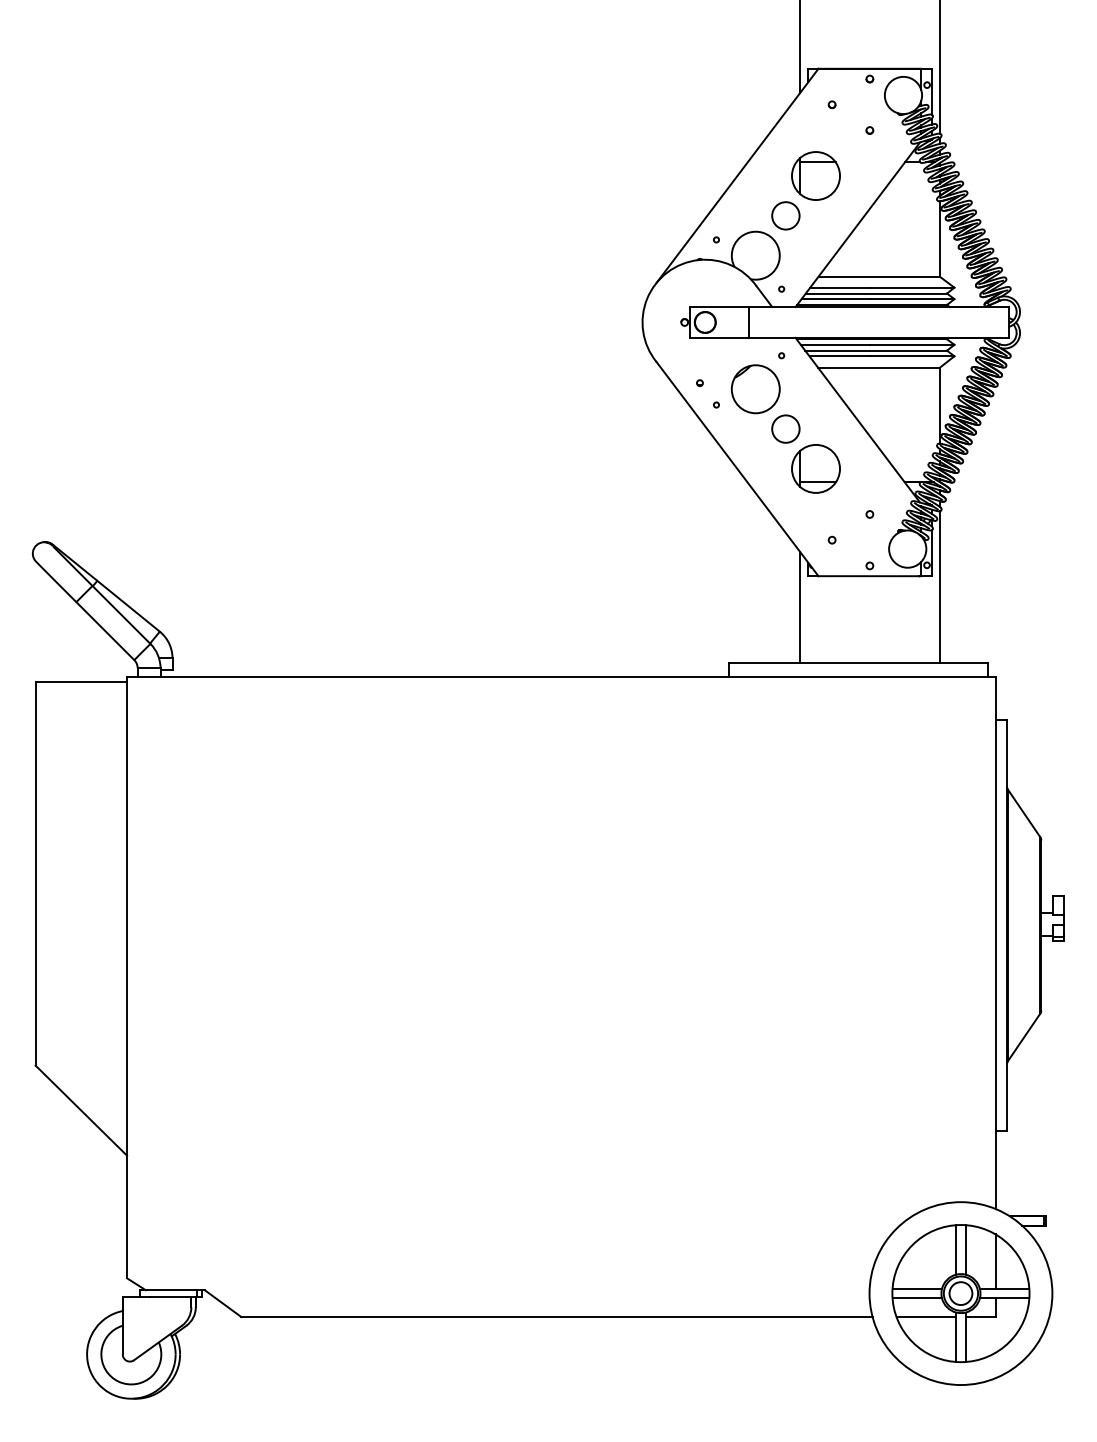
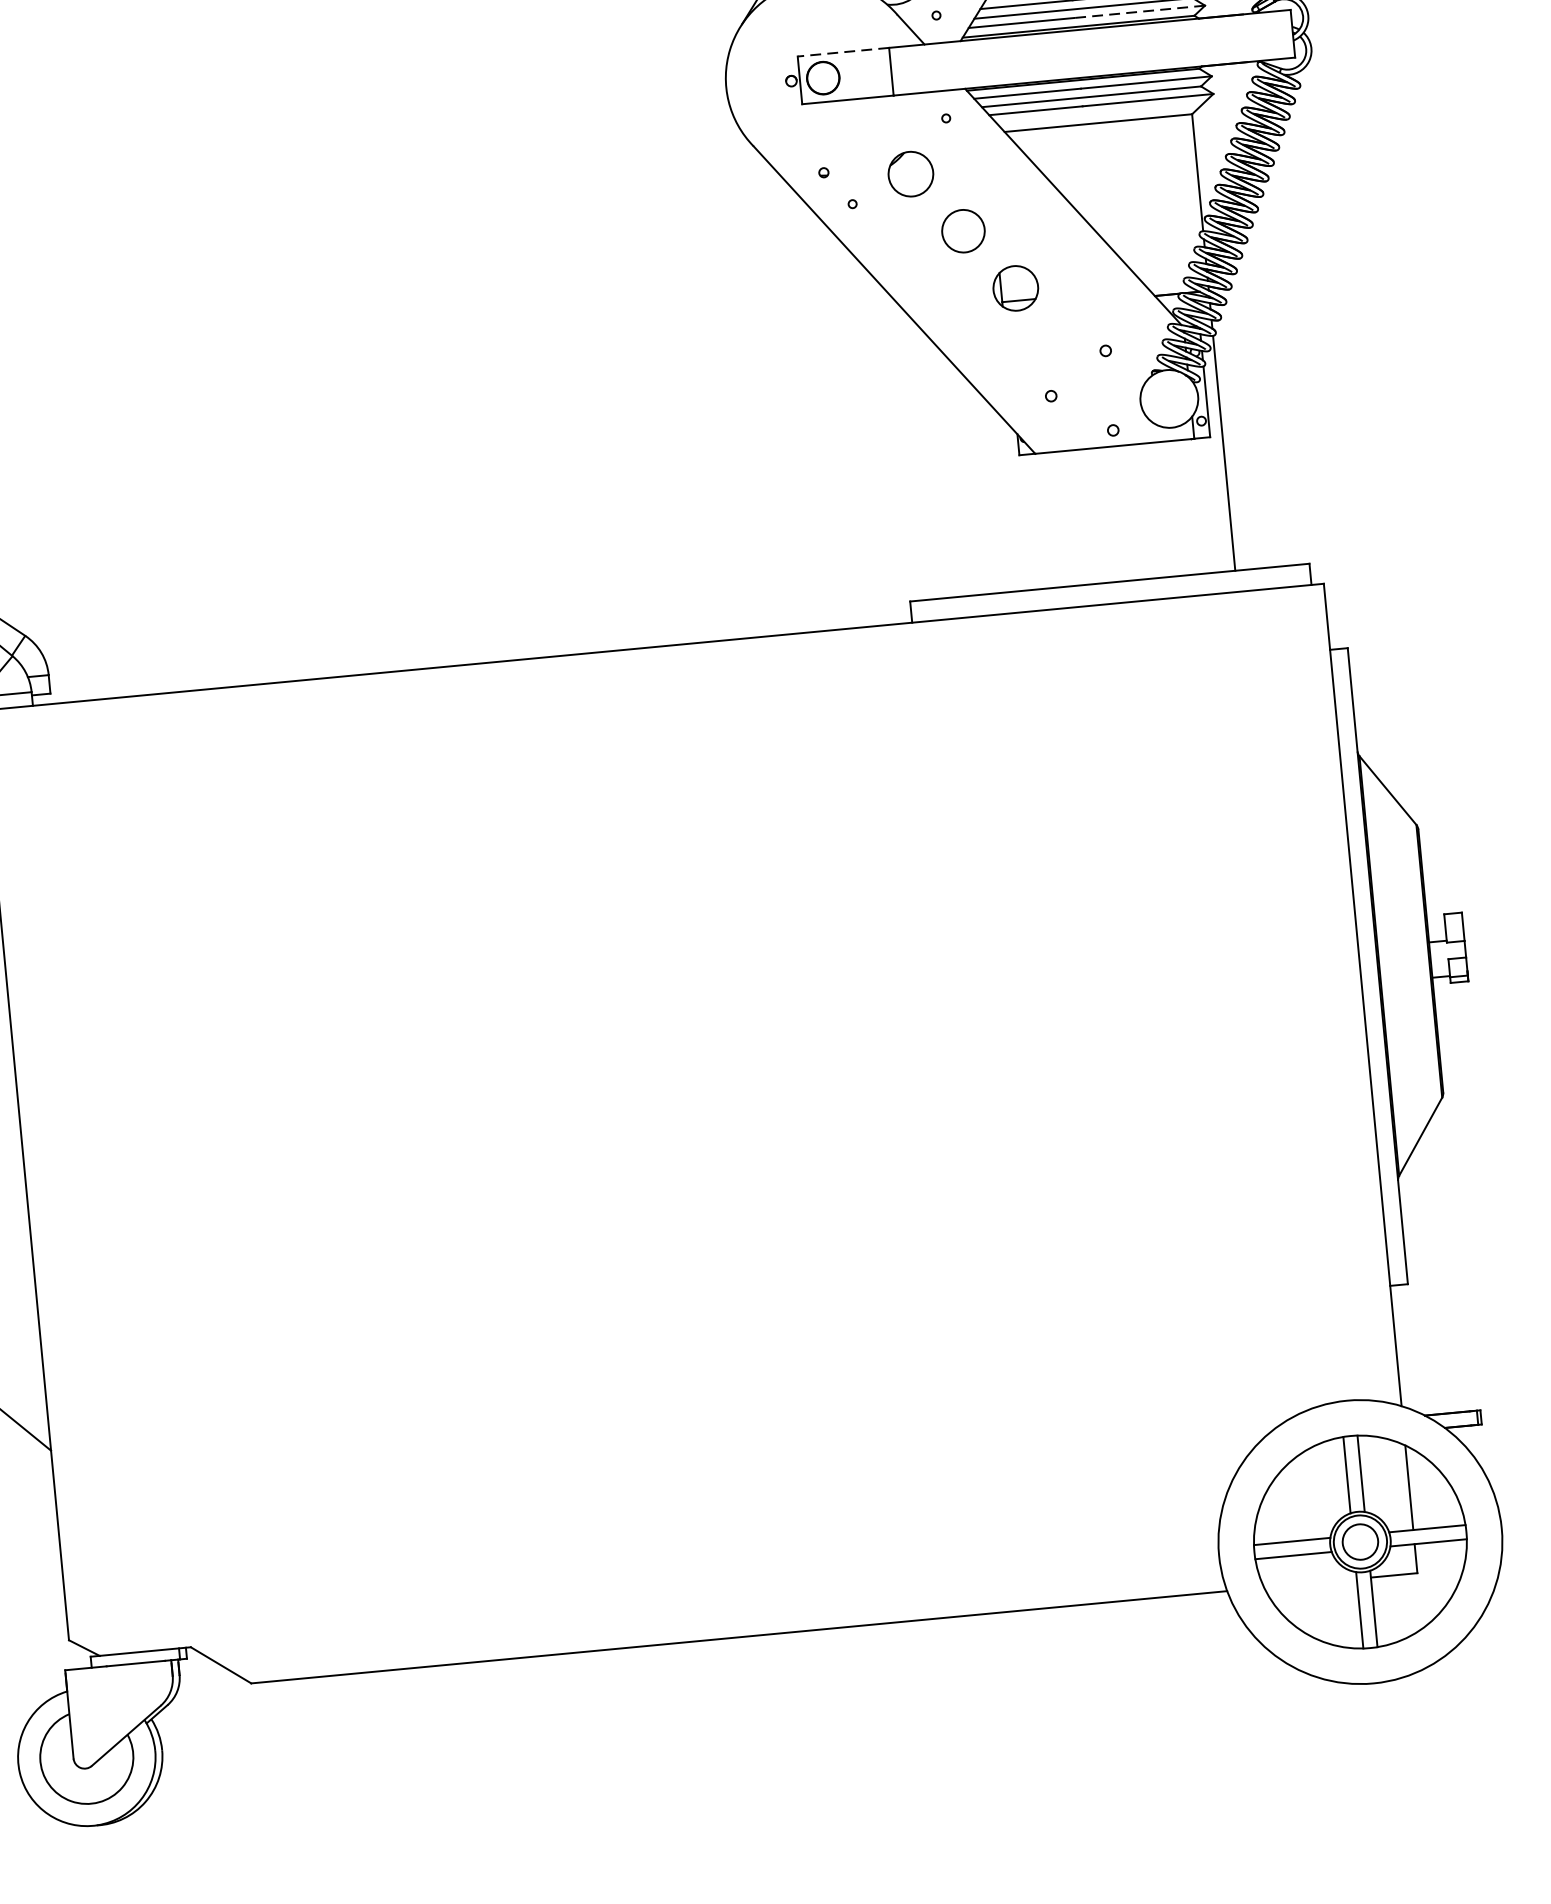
line: (911, 299) -> (1138, 12), solid -> dashed
line: (719, 307) -> (843, 52), solid -> dashed
part: (755, 389) -> (910, 174), size x0.6
part: (815, 468) -> (1014, 287), size x0.6
line: (800, 607) -> (1012, 504), removed
line: (926, 1317) -> (1310, 1584), removed

